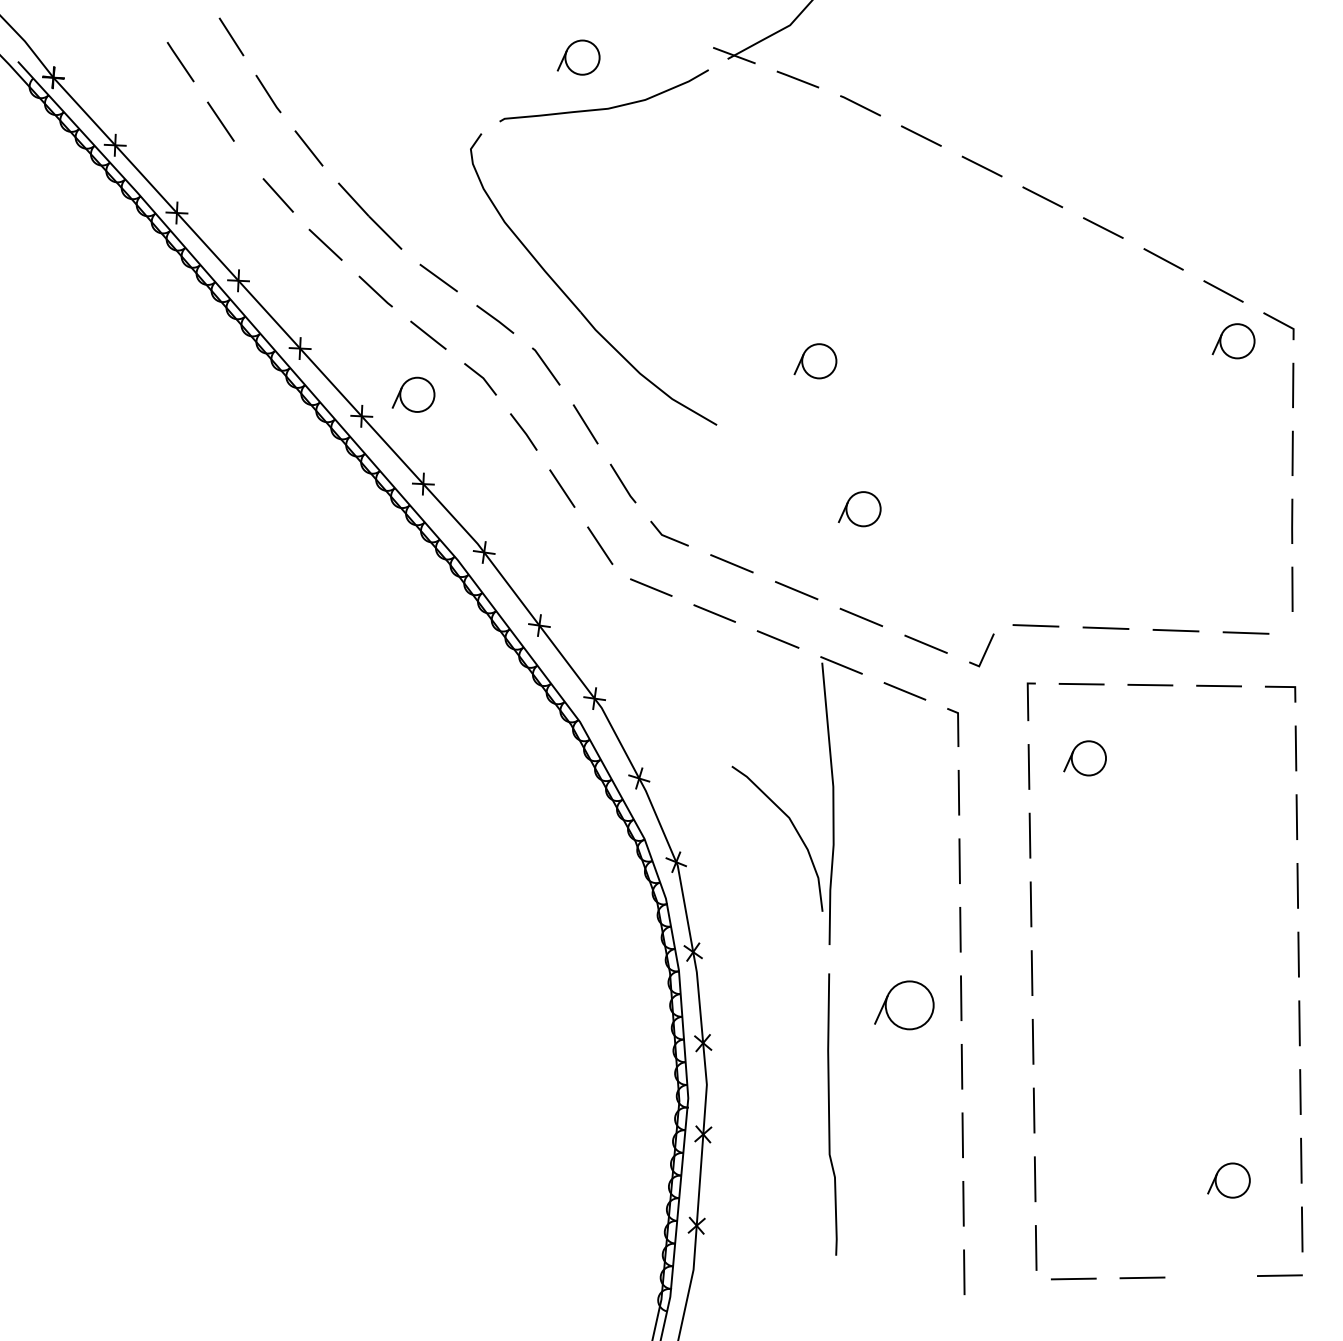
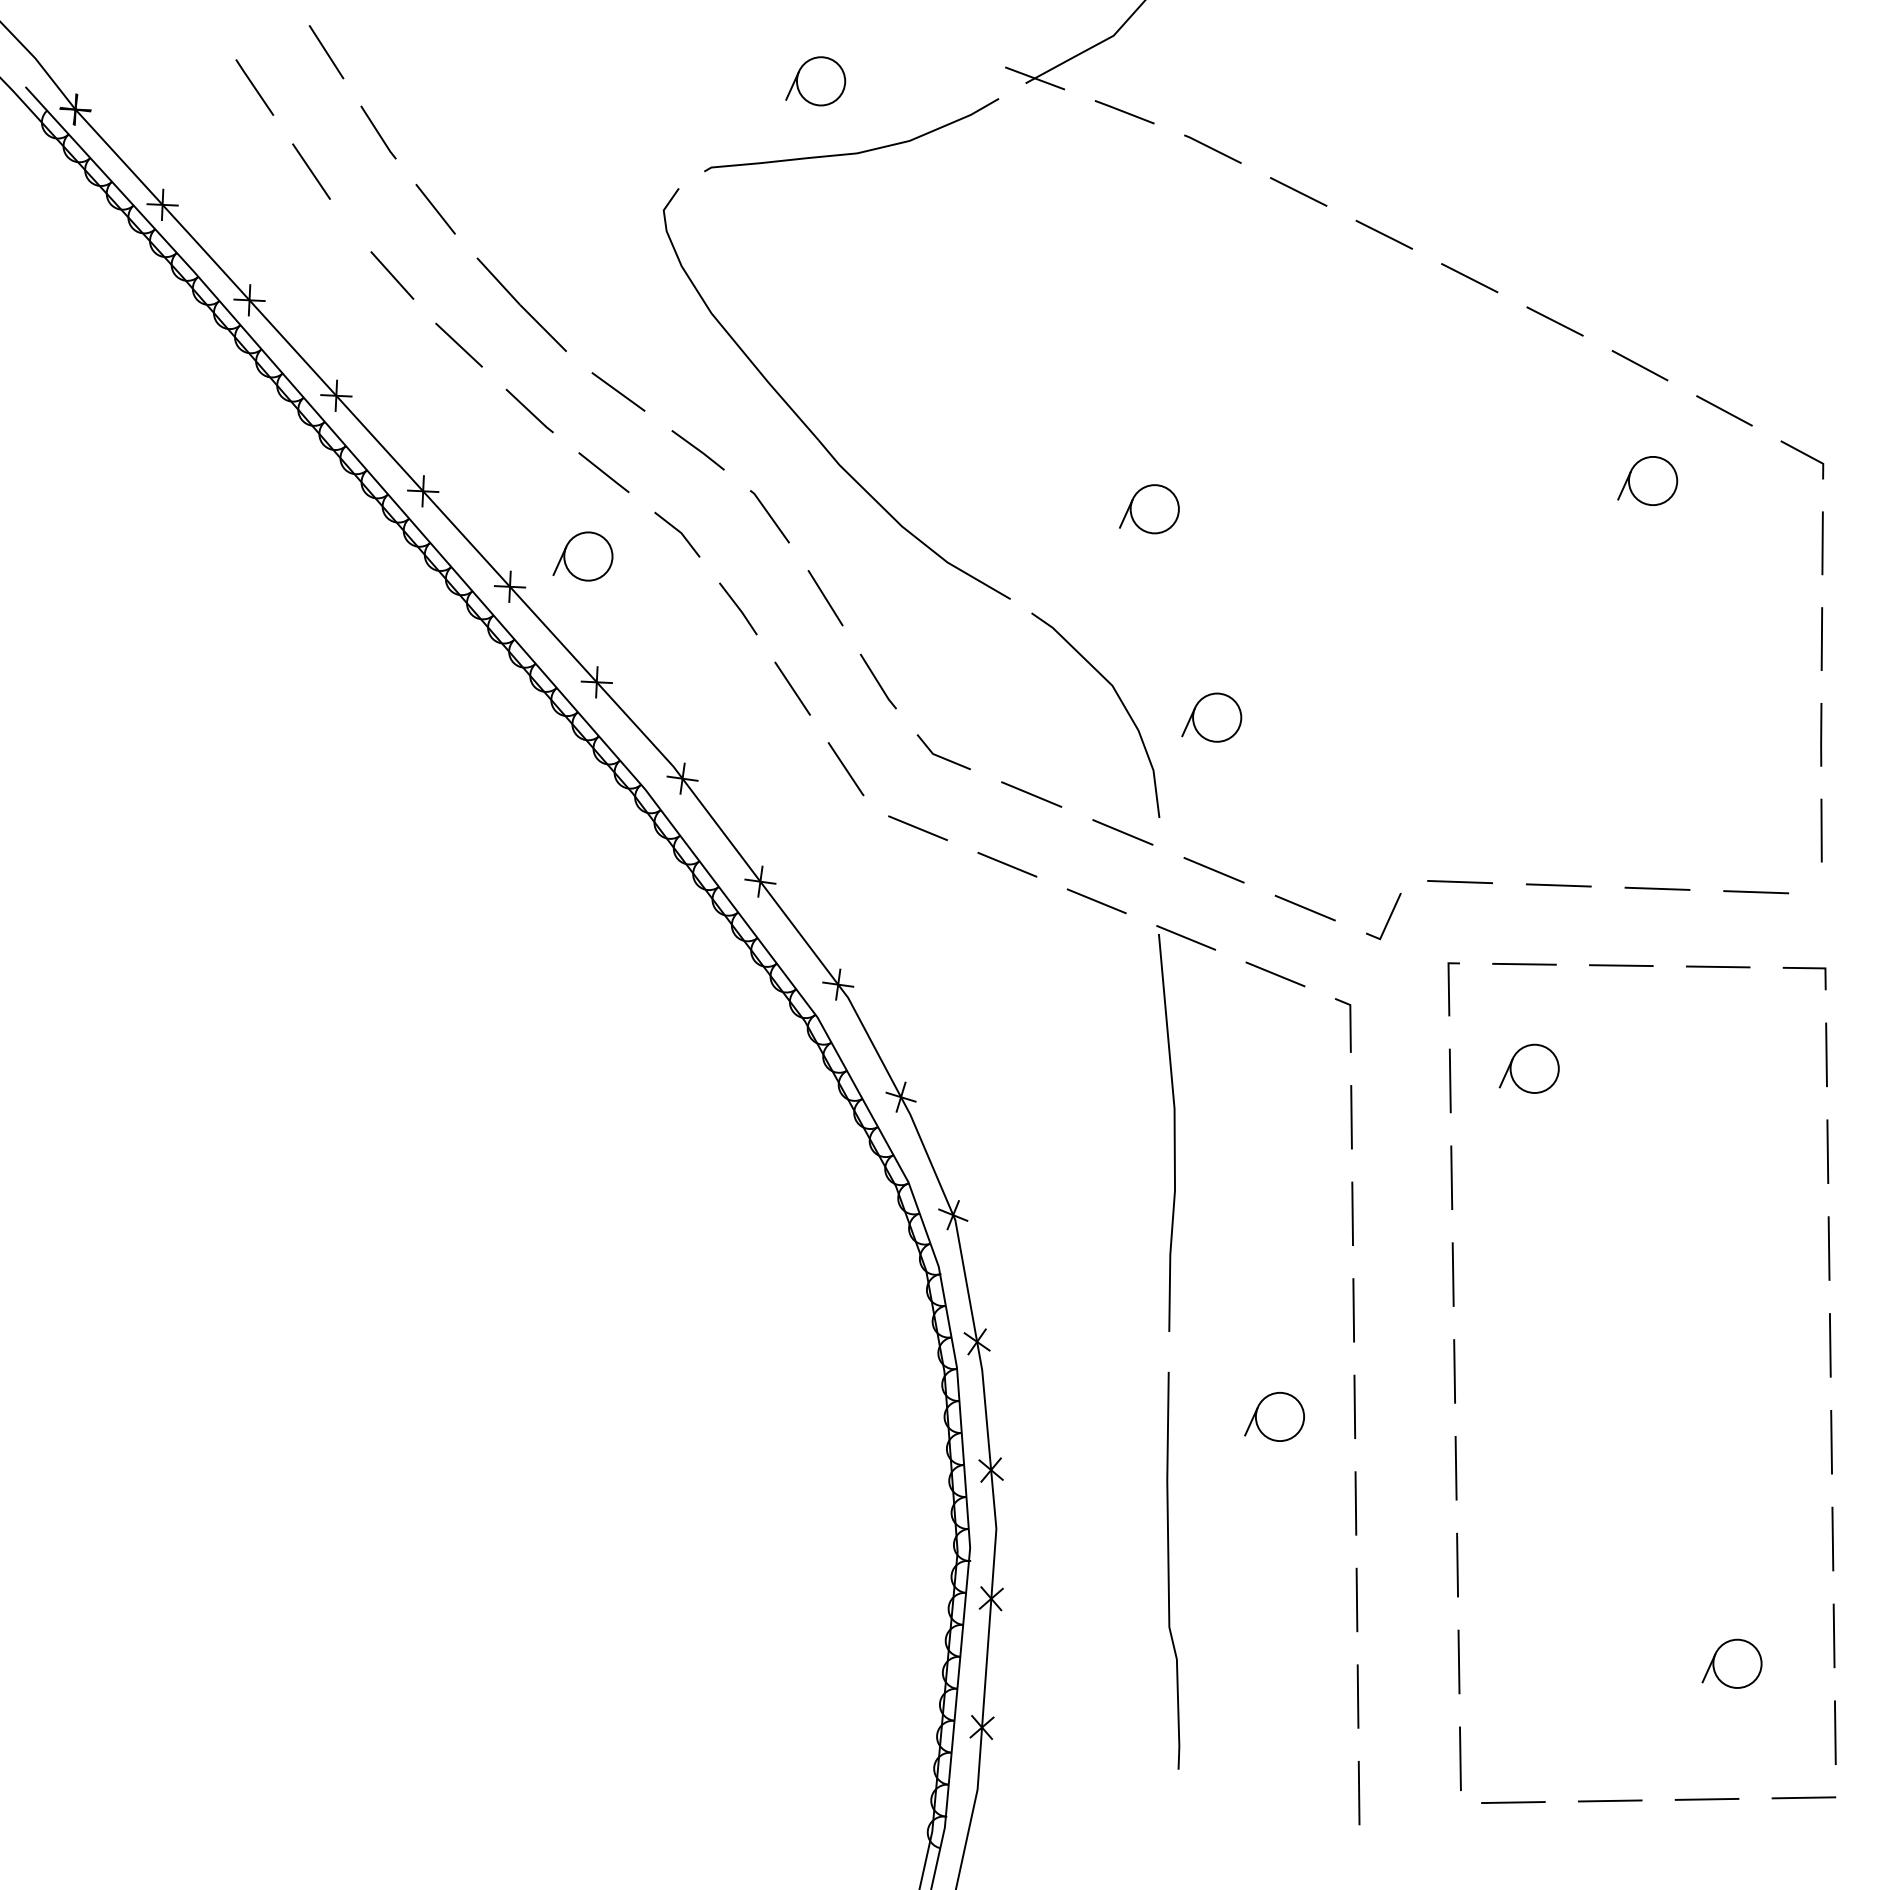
part: (1233, 340) -> (1647, 480), moved
curve: (793, 826) -> (1118, 698), moved
part: (904, 1005) -> (1274, 1416), size x0.71
line: (1210, 1276) -> (1706, 1799), added

